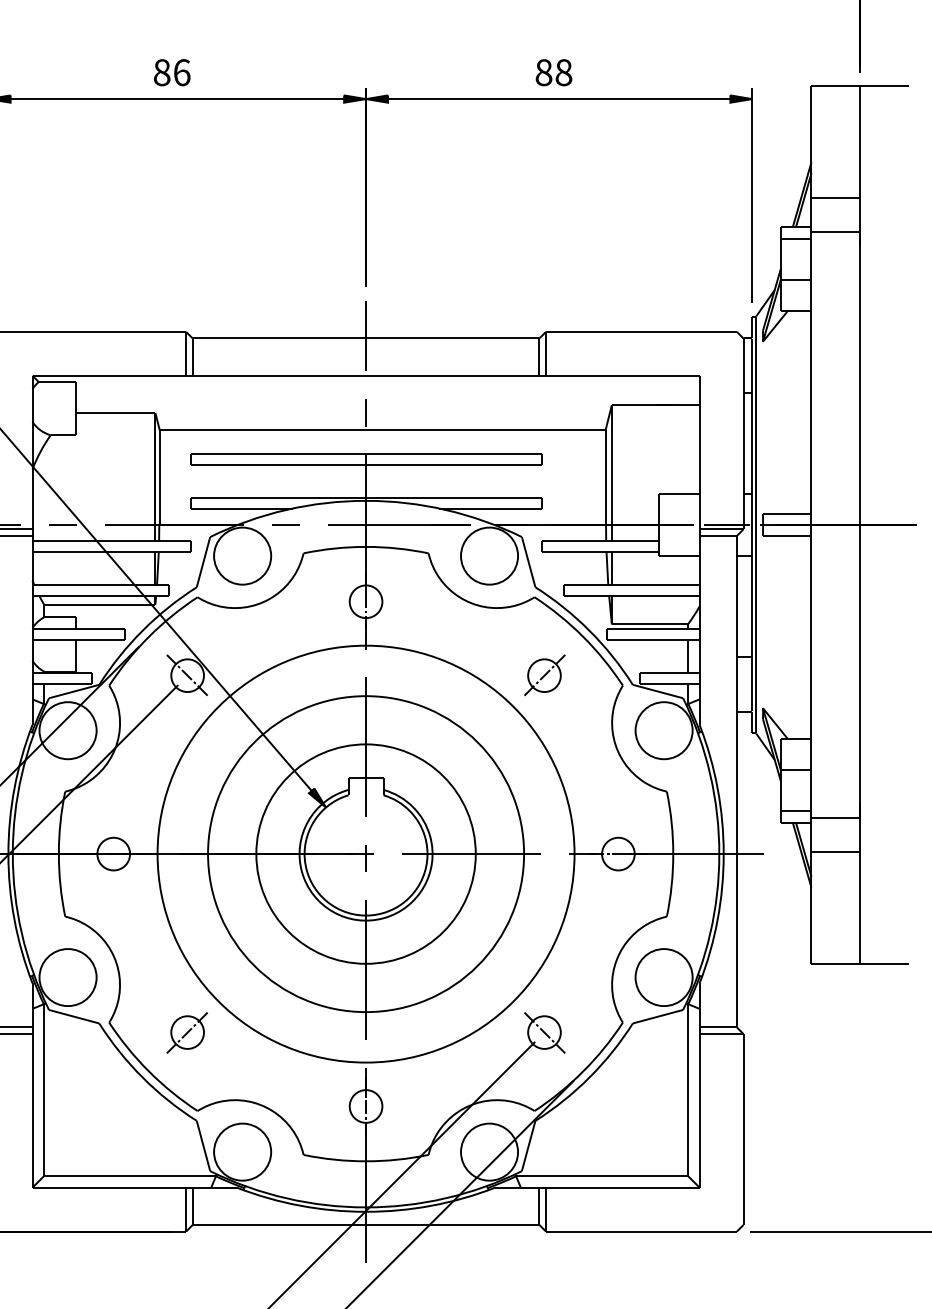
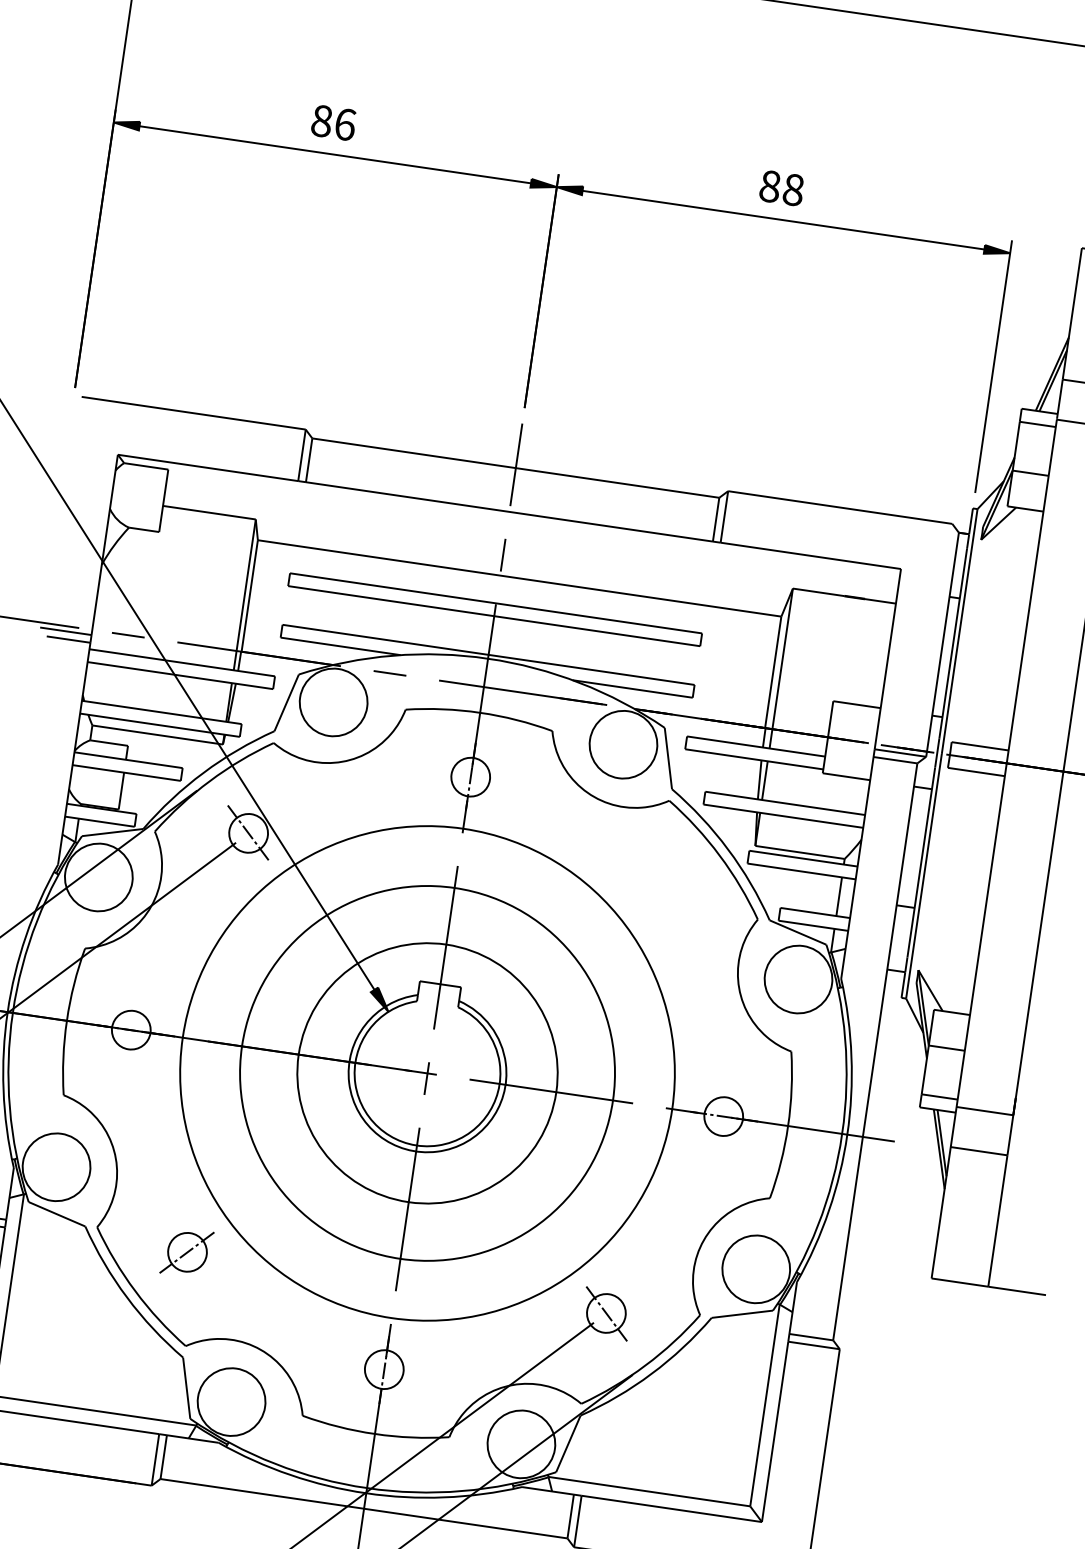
part: (544, 674) -> (667, 893), removed

